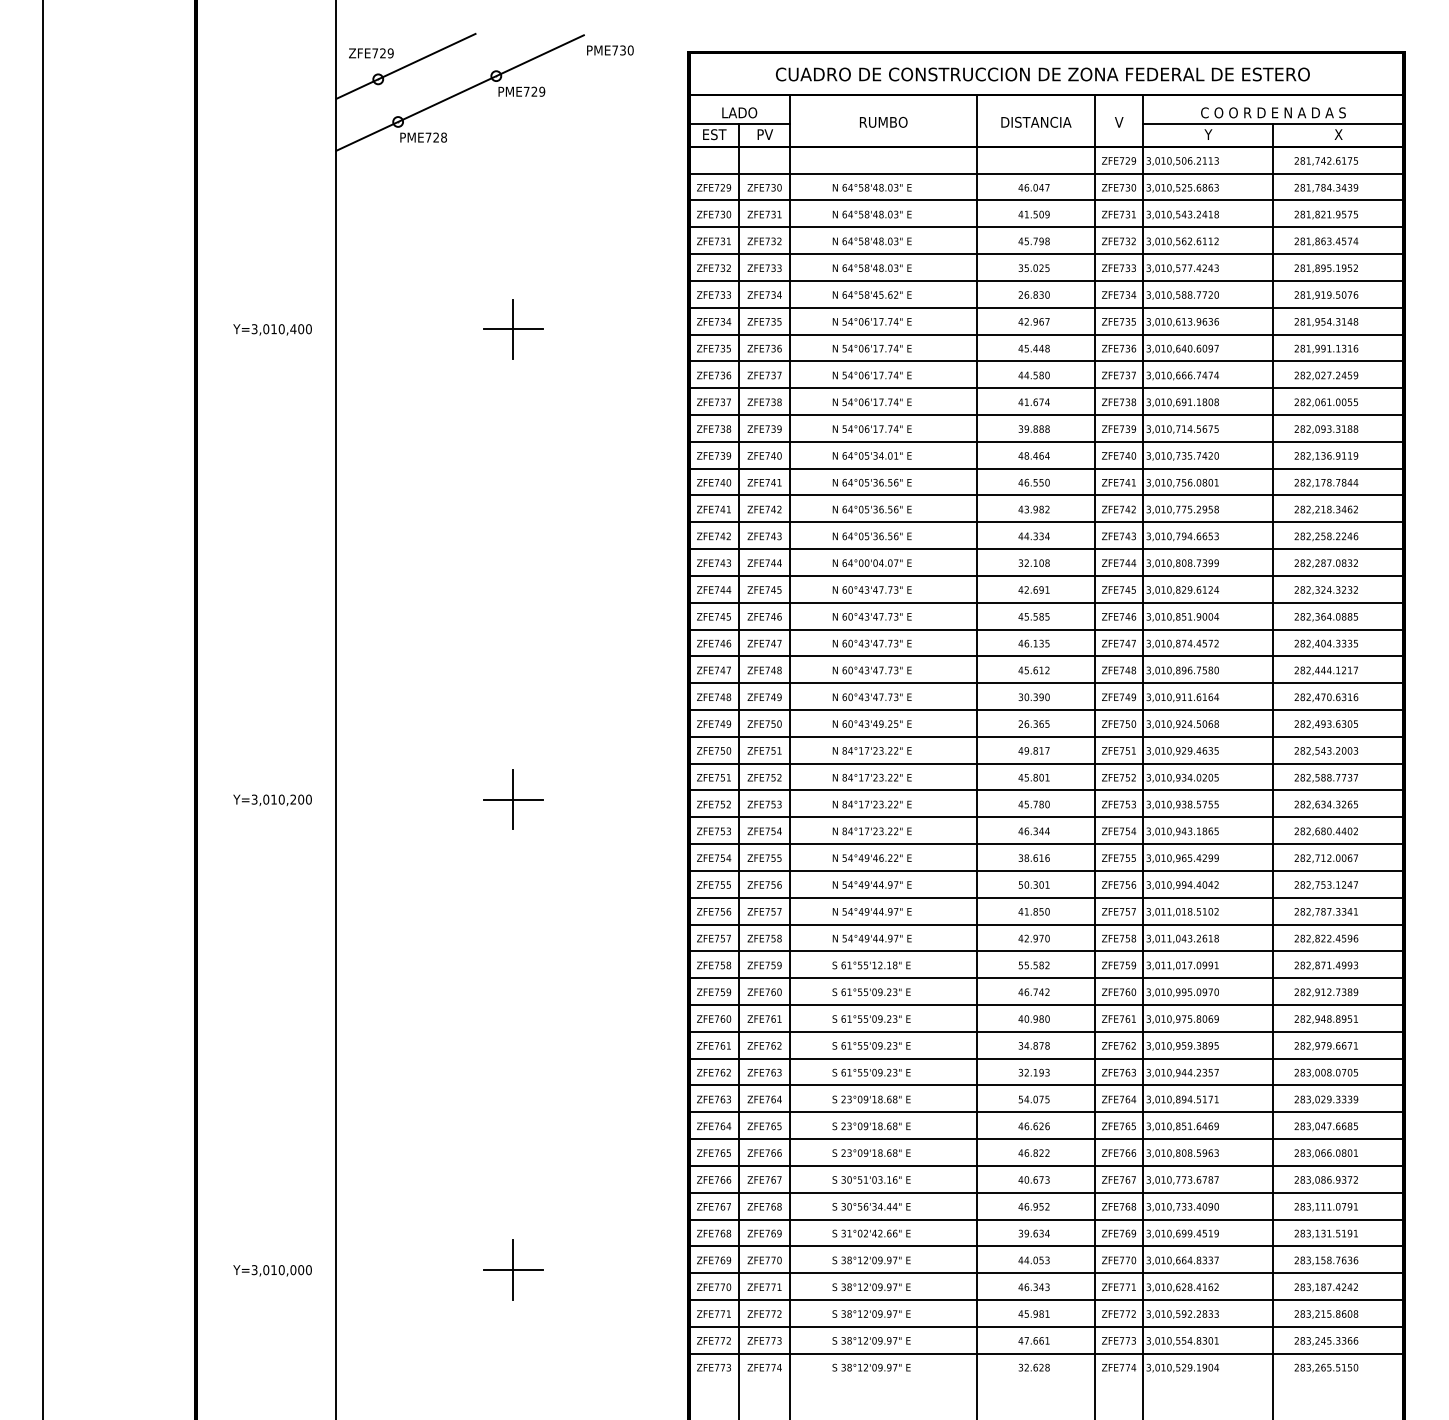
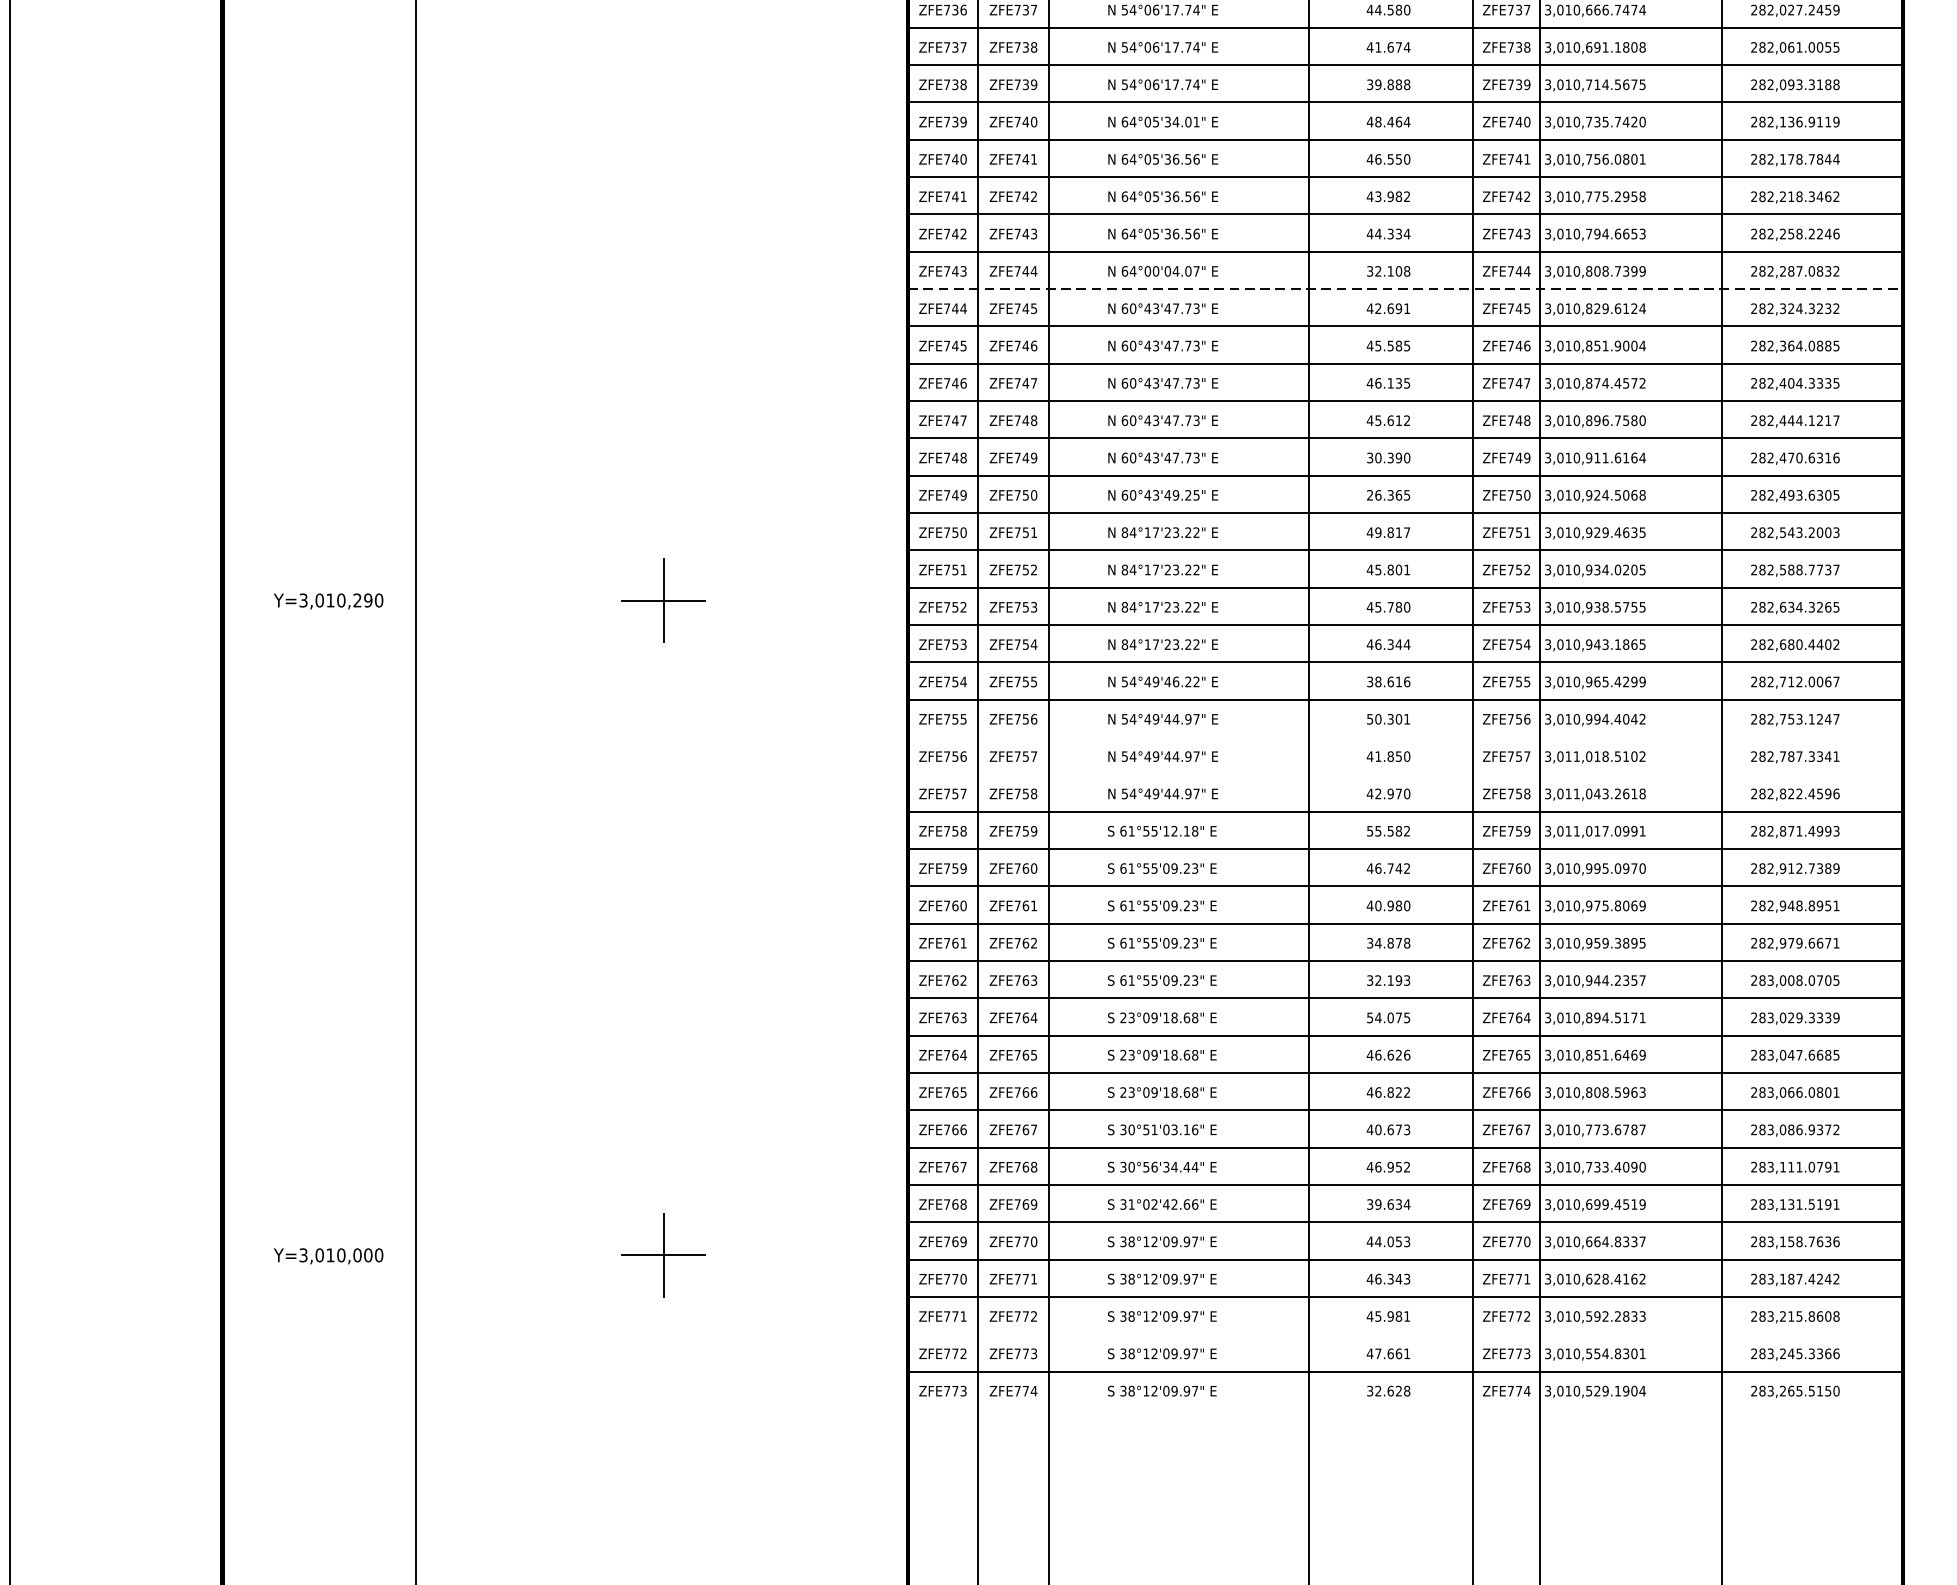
line: (1046, 575) -> (1405, 288), solid -> dashed
text: (300, 799) -> (367, 600), Y=3,010,200 -> Y=3,010,290
line: (1045, 897) -> (1404, 736), removed
line: (1045, 924) -> (1404, 774), removed
line: (1045, 1326) -> (1404, 1333), removed

